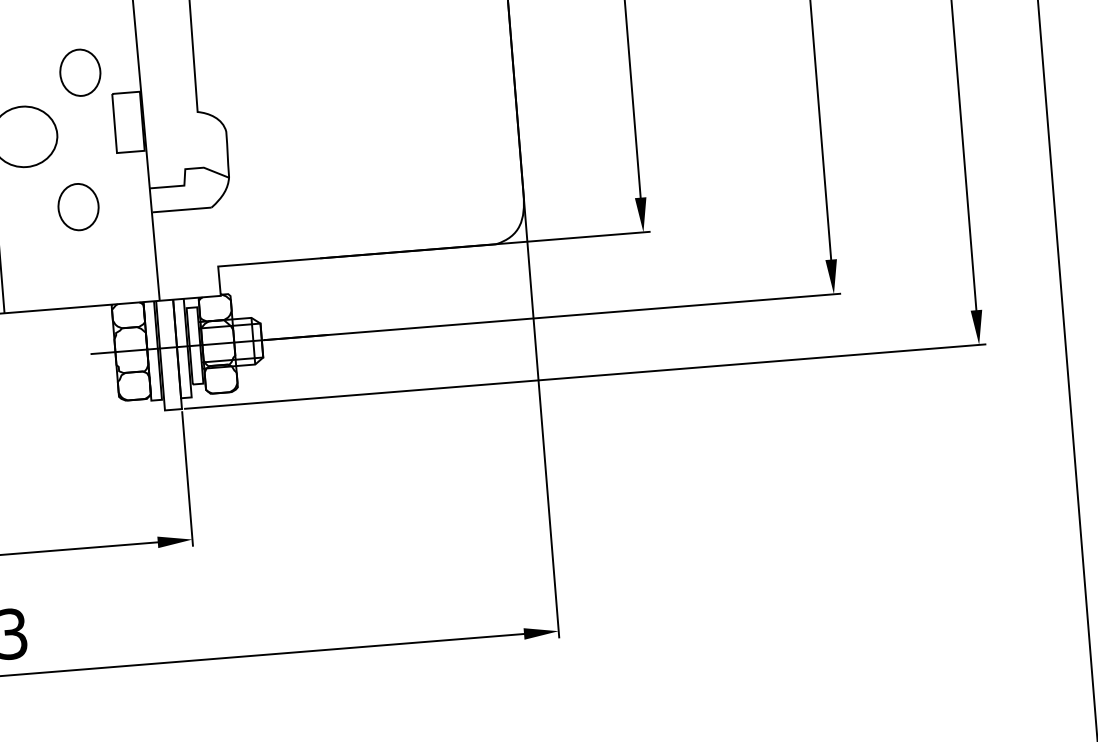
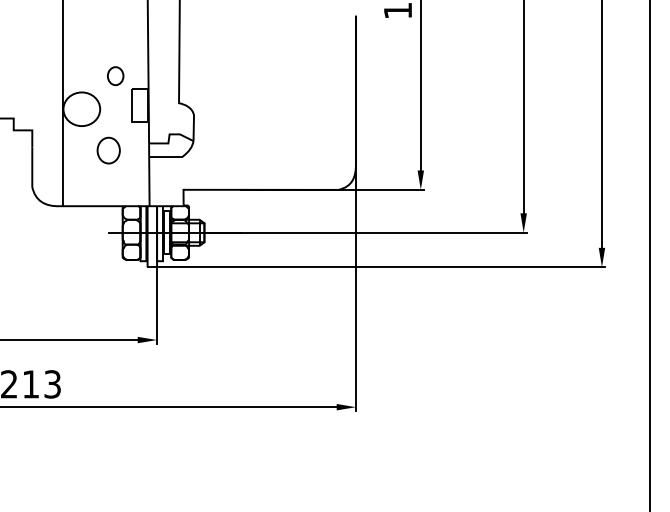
part: (79, 71) -> (115, 75), size x0.7

